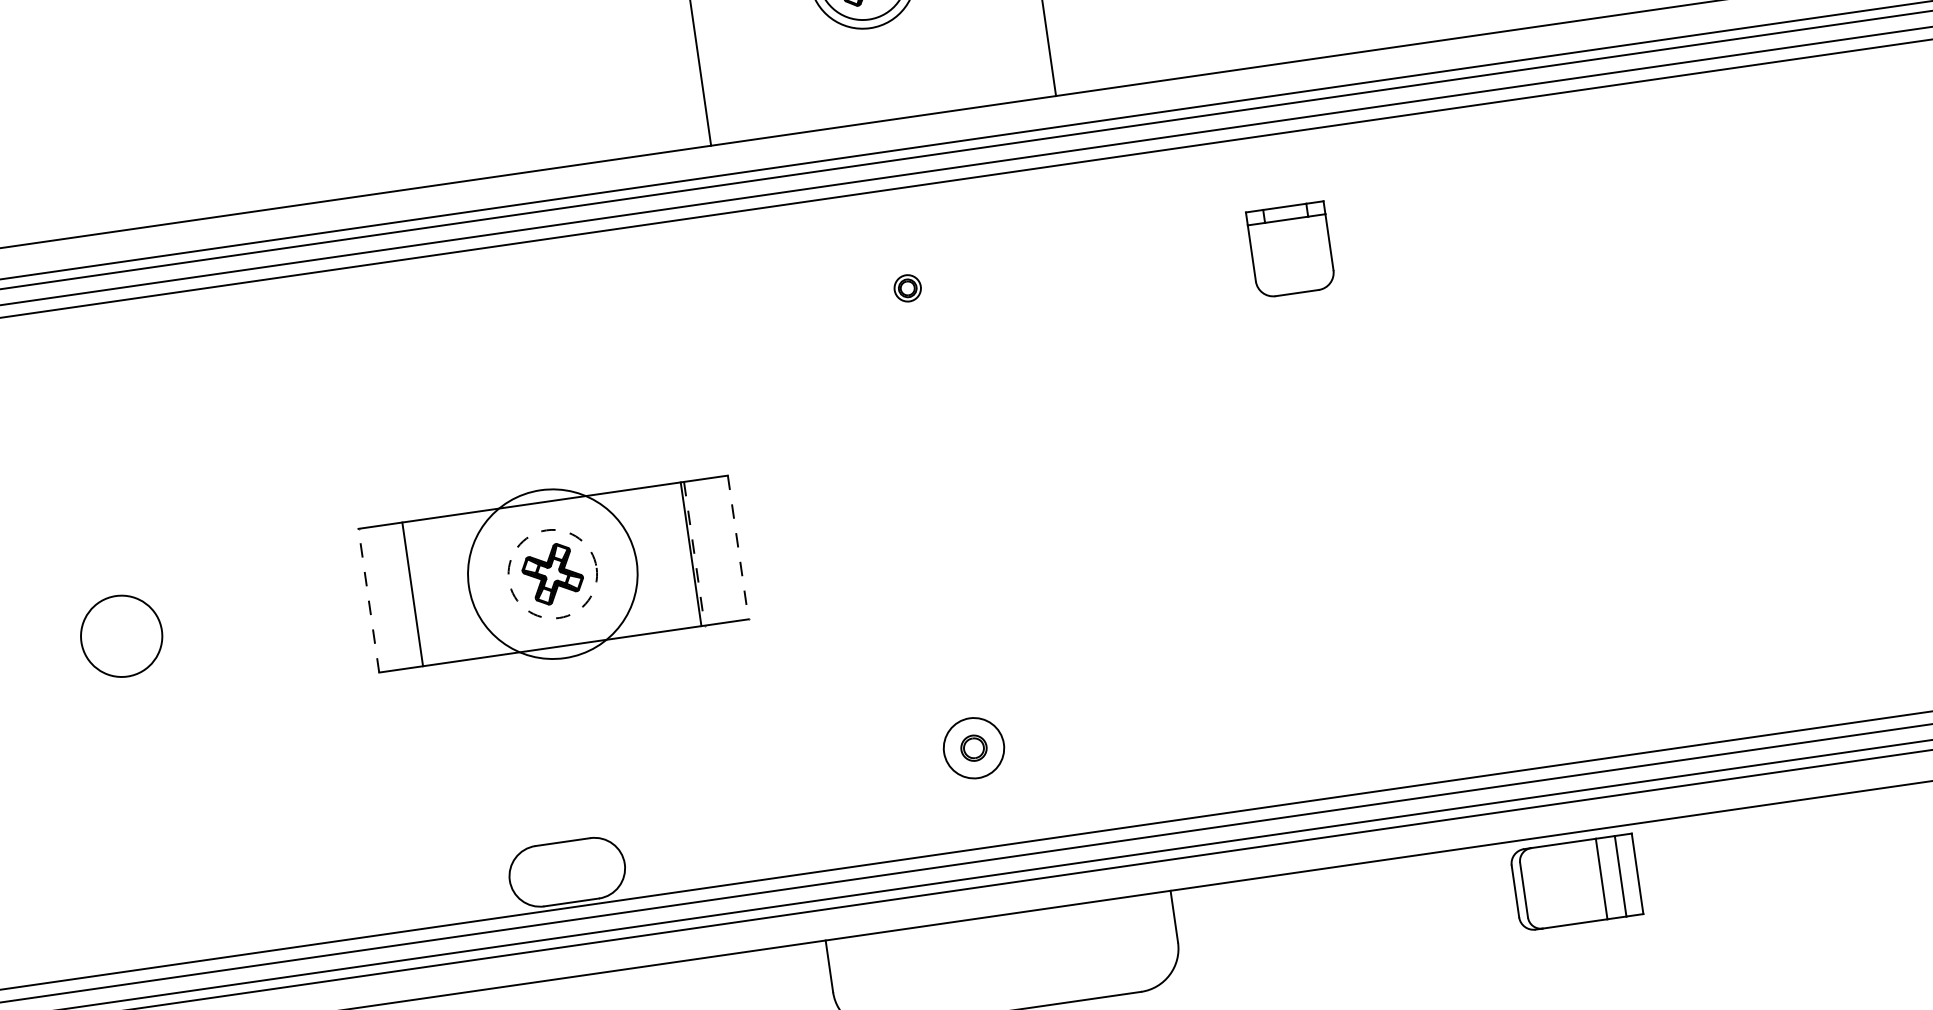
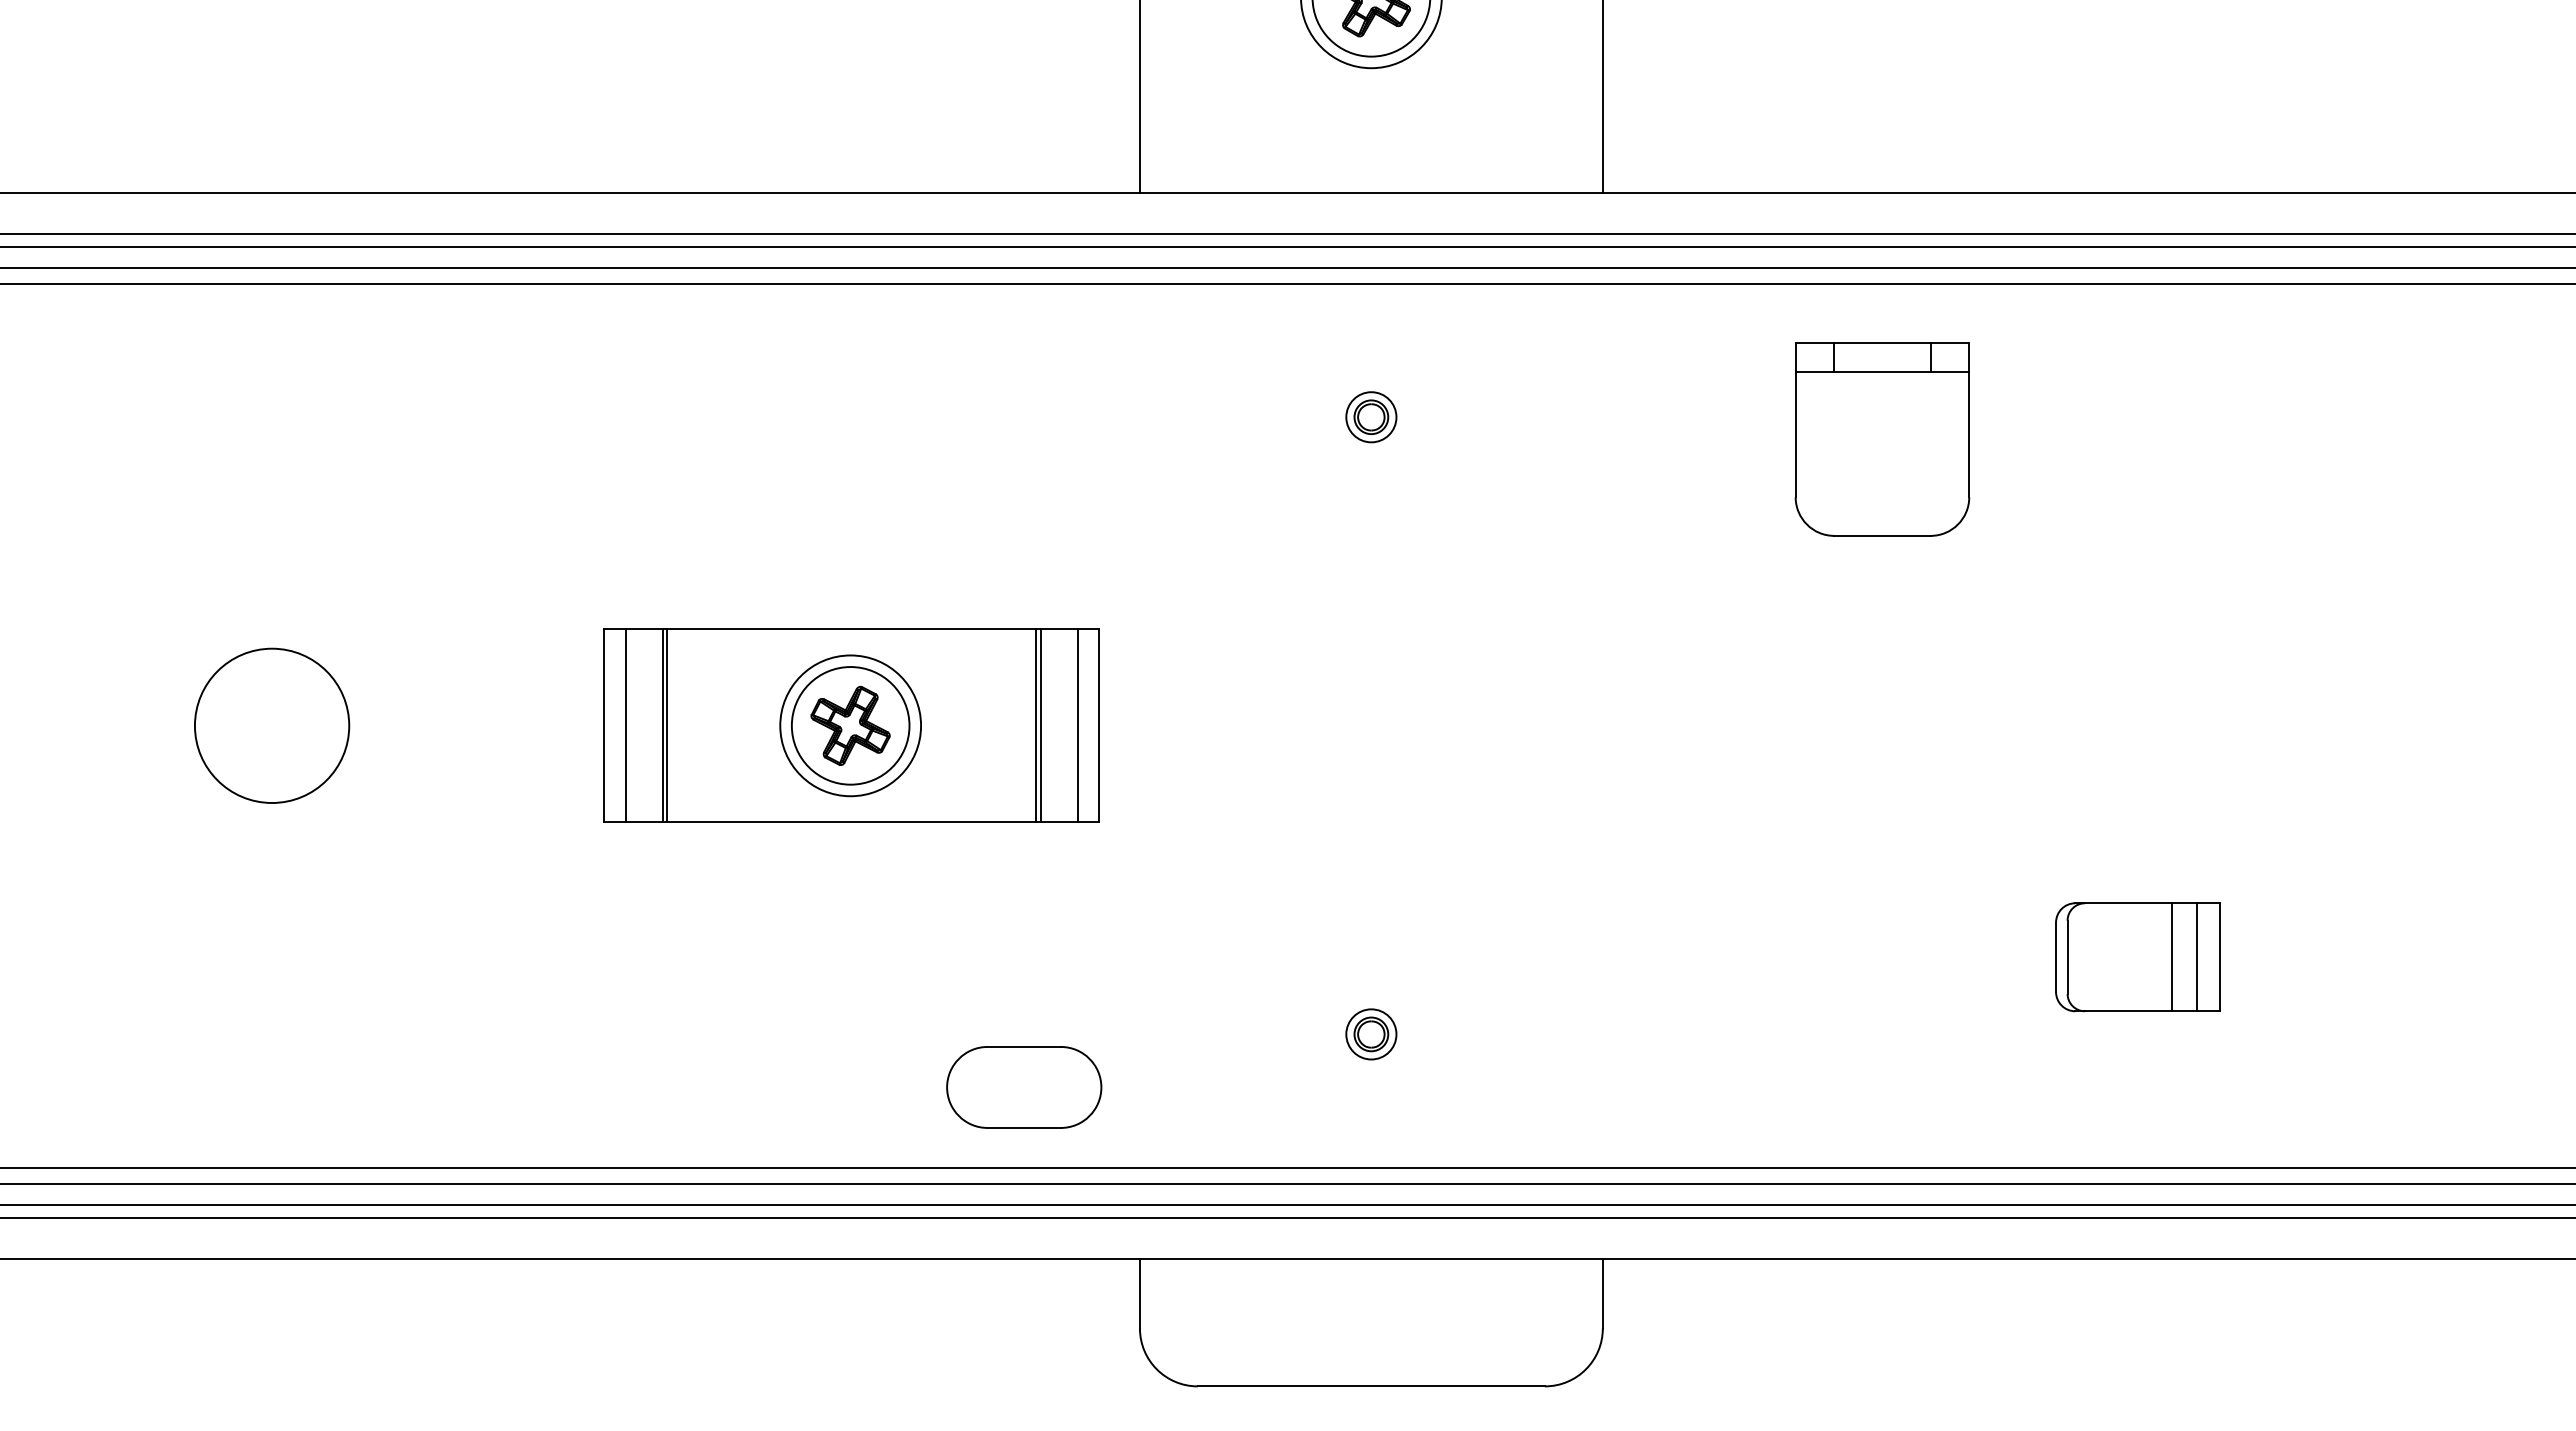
part: (1290, 250) -> (1882, 439), size x1.67
part: (907, 288) -> (1371, 417), size x1.43
line: (738, 547) -> (1099, 726), dashed -> solid
line: (721, 549) -> (1077, 725), added
line: (694, 554) -> (1040, 726), dashed -> solid
circle: (552, 573) -> (850, 725), dashed -> solid
circle: (552, 573) -> (850, 725), size x0.62
line: (416, 593) -> (667, 725), added
line: (384, 598) -> (625, 725), added
line: (368, 600) -> (603, 725), dashed -> solid
circle: (121, 636) -> (271, 725), size x1.43
circle: (974, 748) -> (1371, 1034), size x0.62
part: (567, 872) -> (1024, 1087), moved
part: (1576, 882) -> (2137, 957), moved

